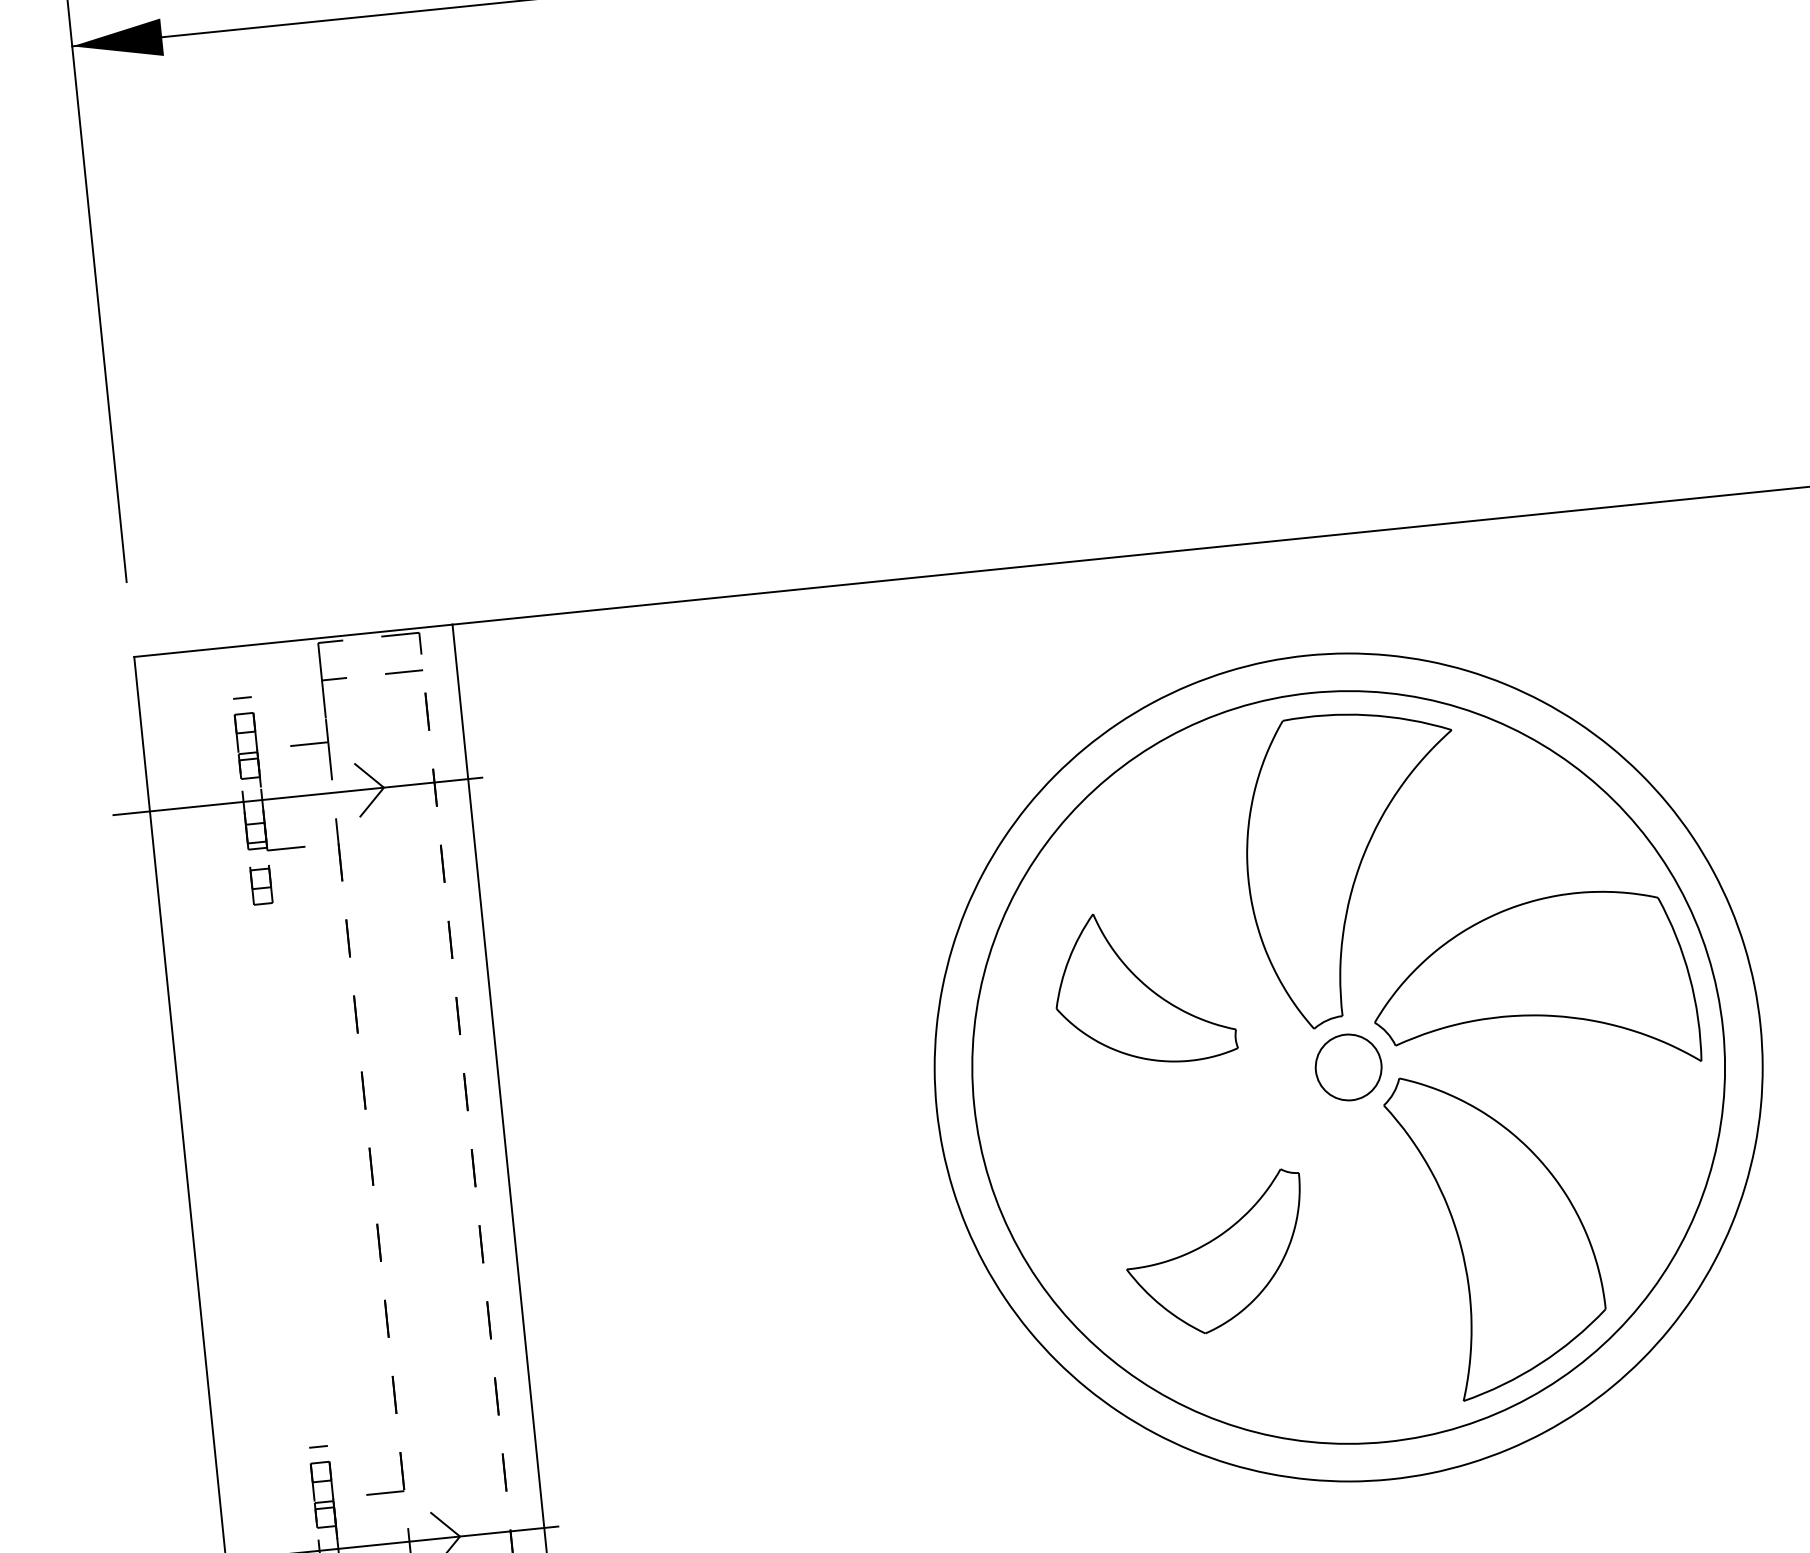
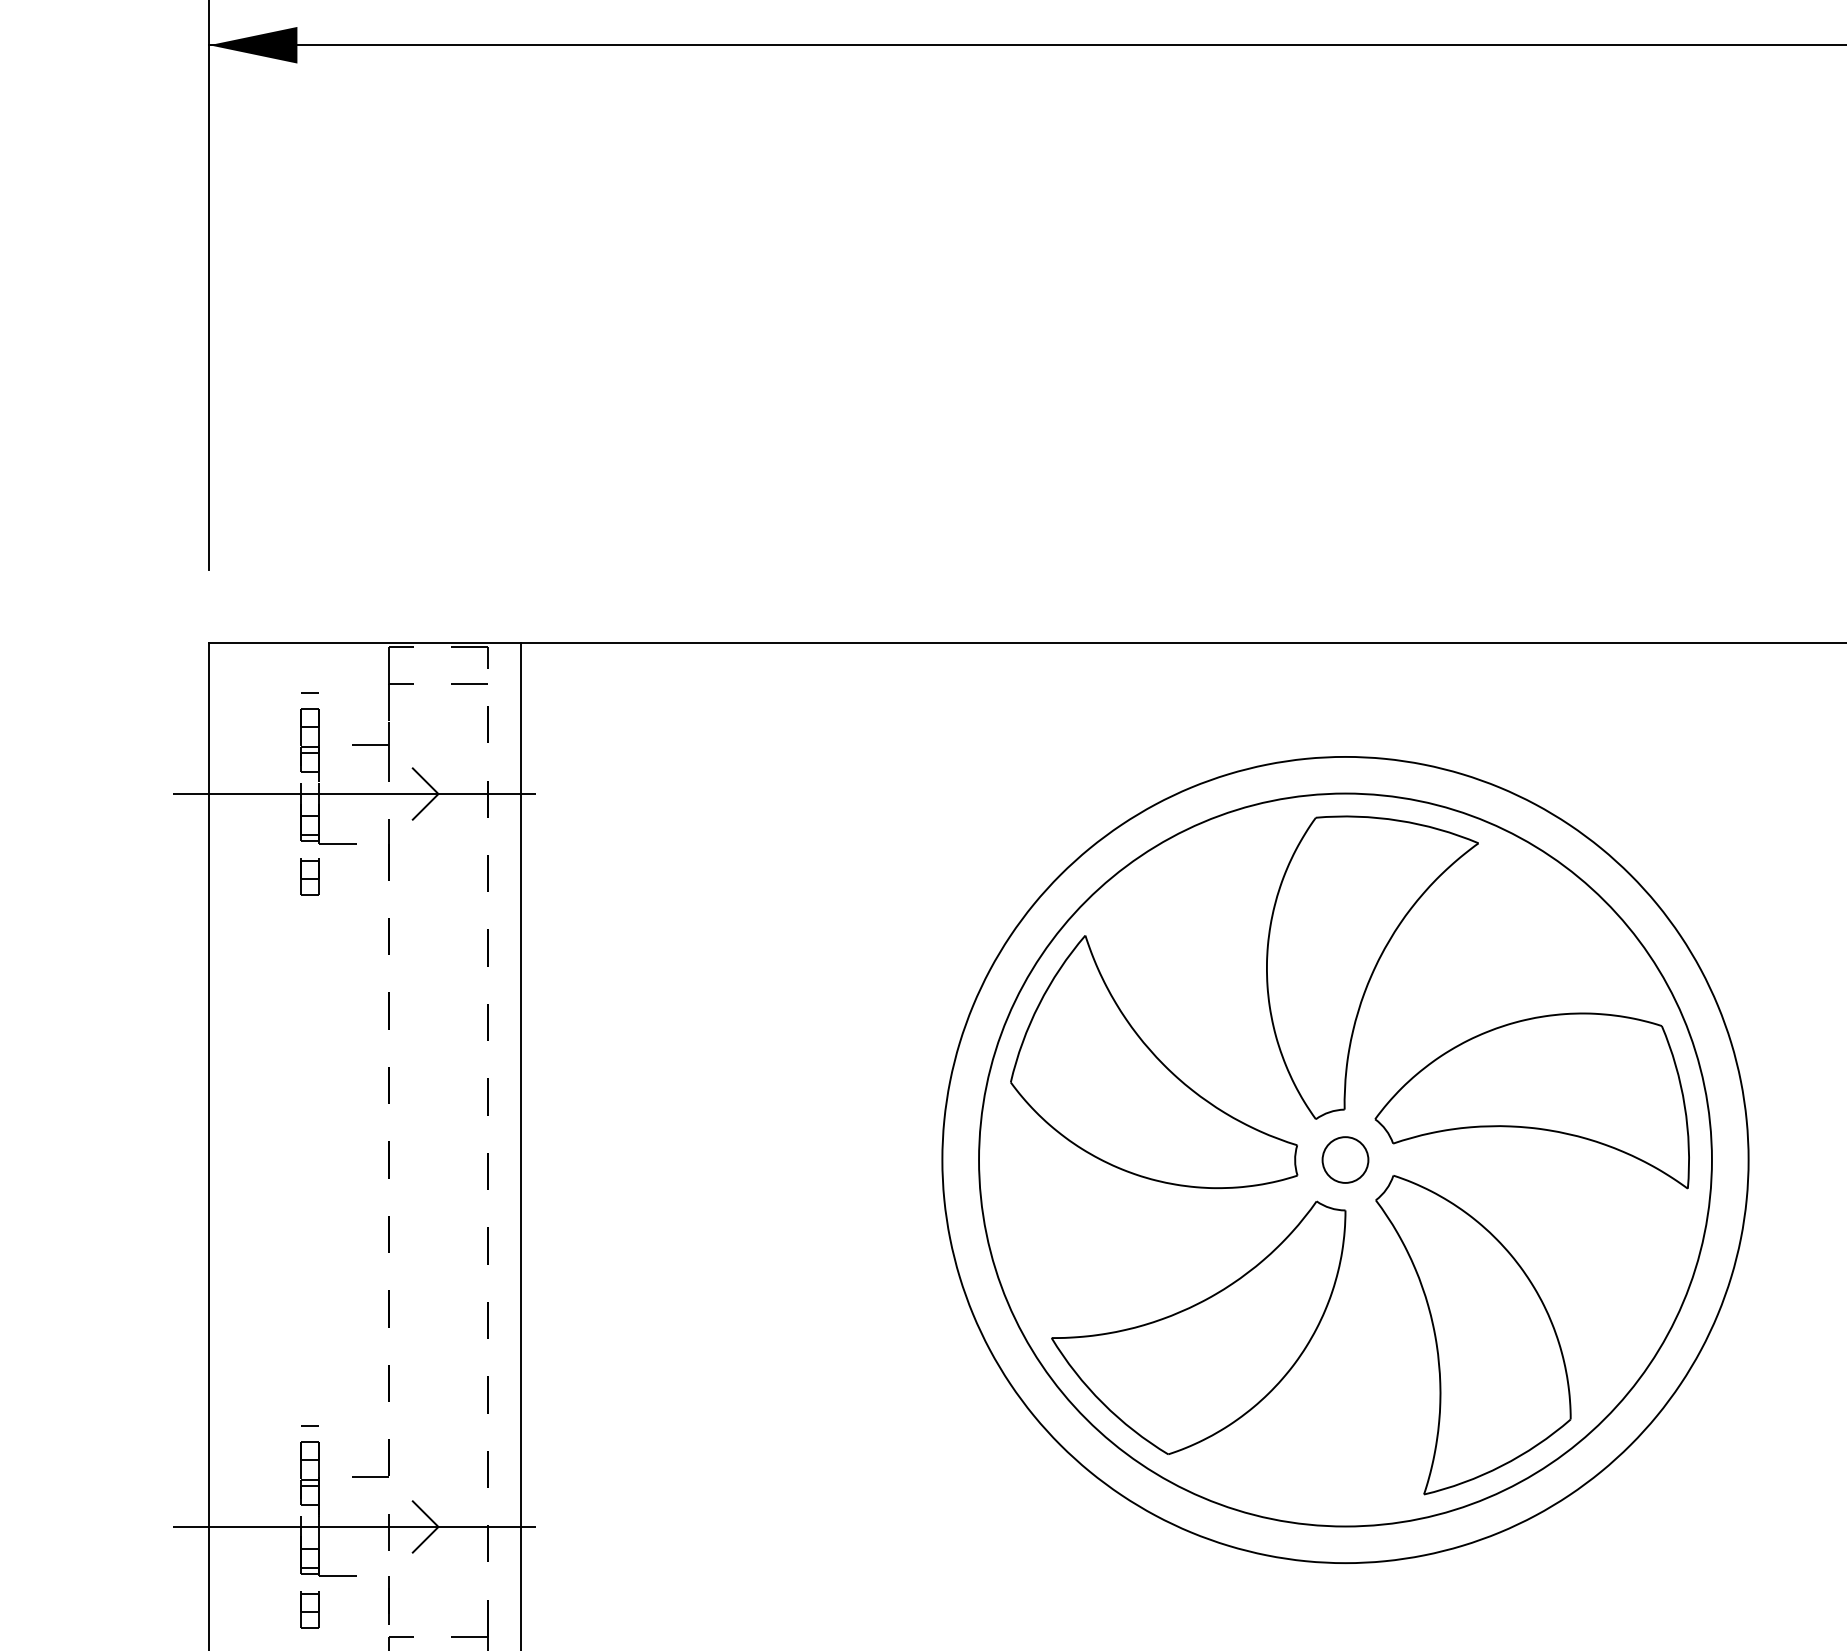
part: (1143, 987) -> (1154, 1062), size x1.67
circle: (1348, 1066) -> (1345, 1159), size x0.71
part: (1215, 1253) -> (1198, 1327), size x1.67

